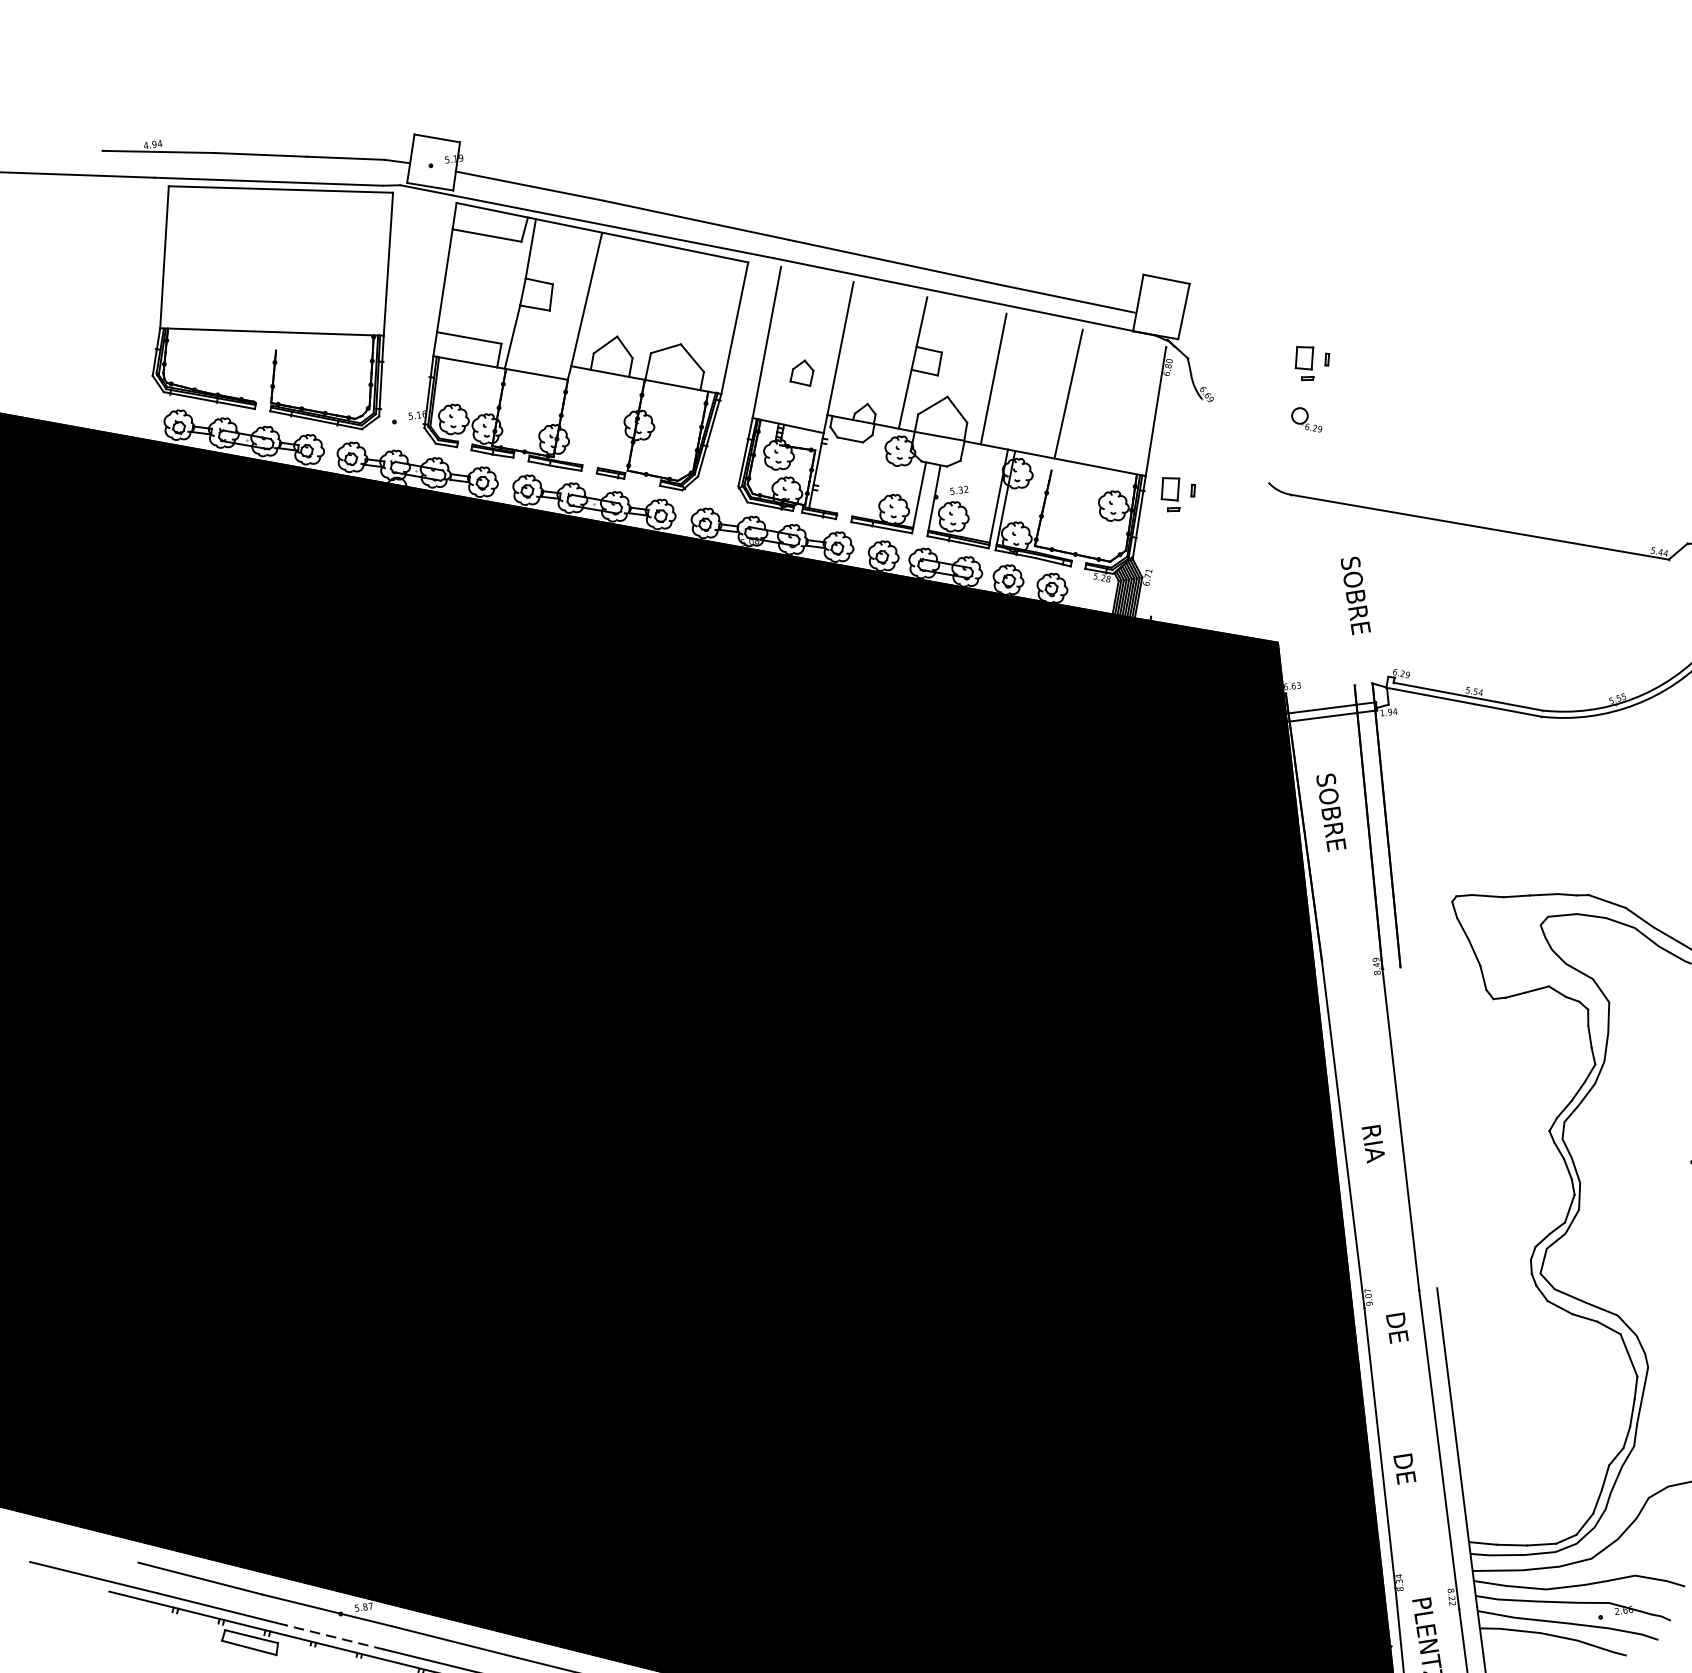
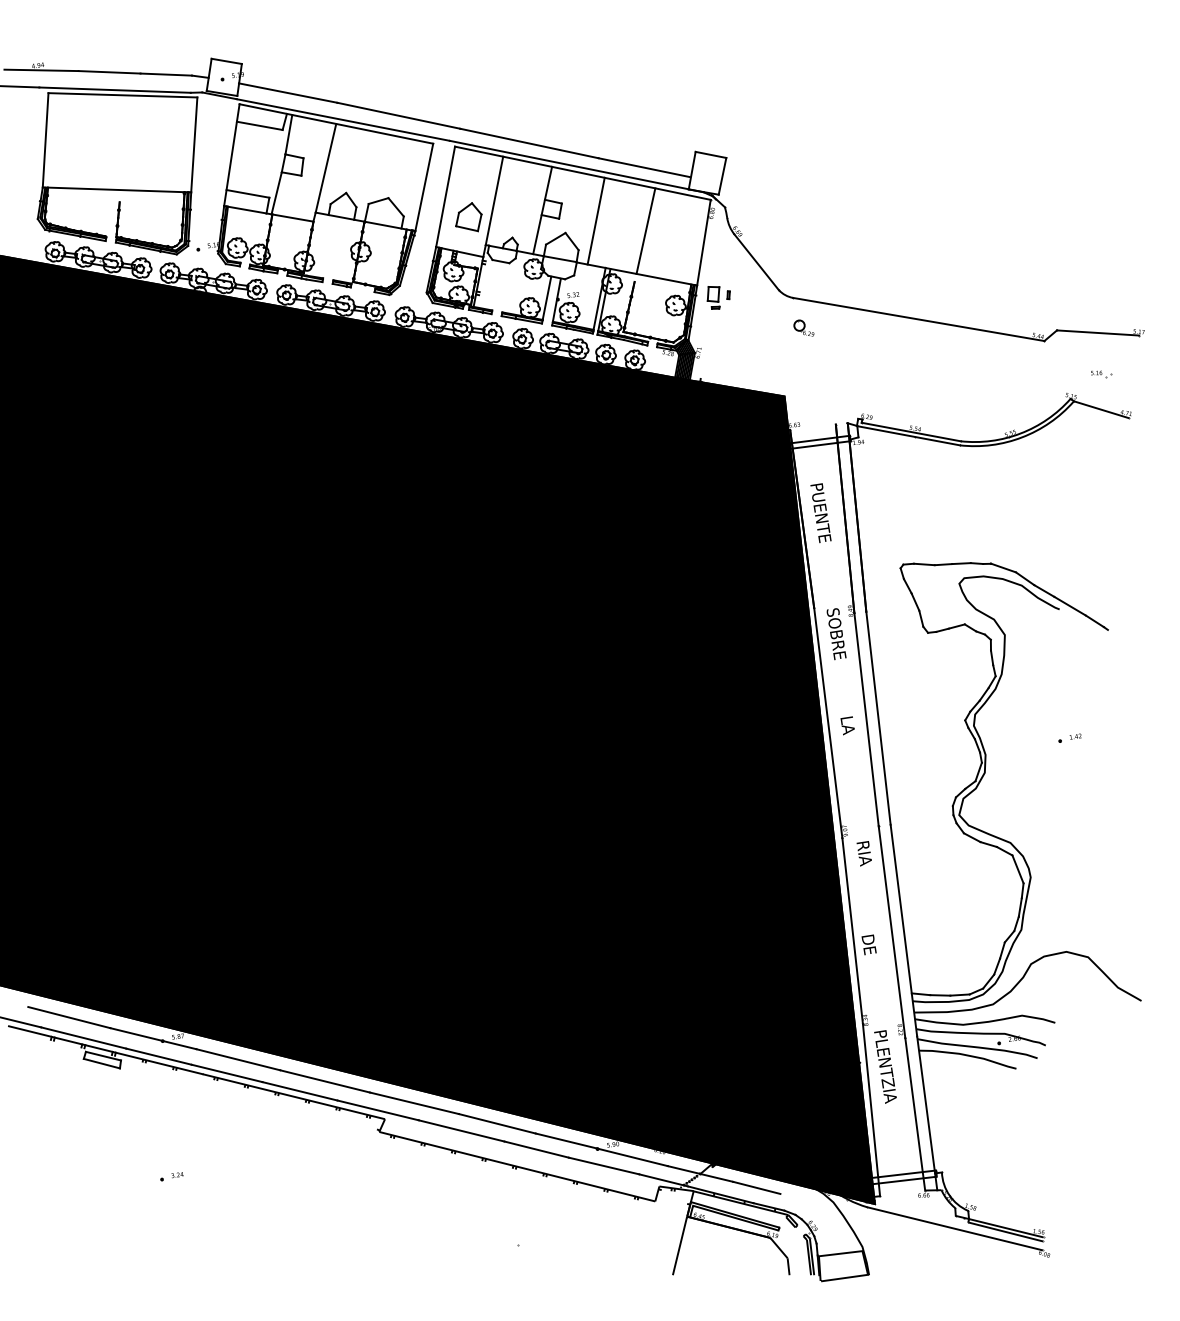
line: (973, 305) -> (582, 172), added
part: (1311, 362) -> (807, 210), removed
part: (801, 373) -> (468, 217), size x1.67
part: (1305, 418) -> (803, 327), moved
line: (1235, 441) -> (756, 262), added
text: (1355, 596) -> (836, 634), moved
text: (1331, 819) -> (820, 513), SOBRE -> PUENTE
line: (1418, 1126) -> (878, 717), added
text: (1372, 1144) -> (847, 729), RIA -> LA
text: (1396, 1332) -> (863, 854), DE -> RIA
line: (334, 1637) -> (158, 1056), dashed -> solid

